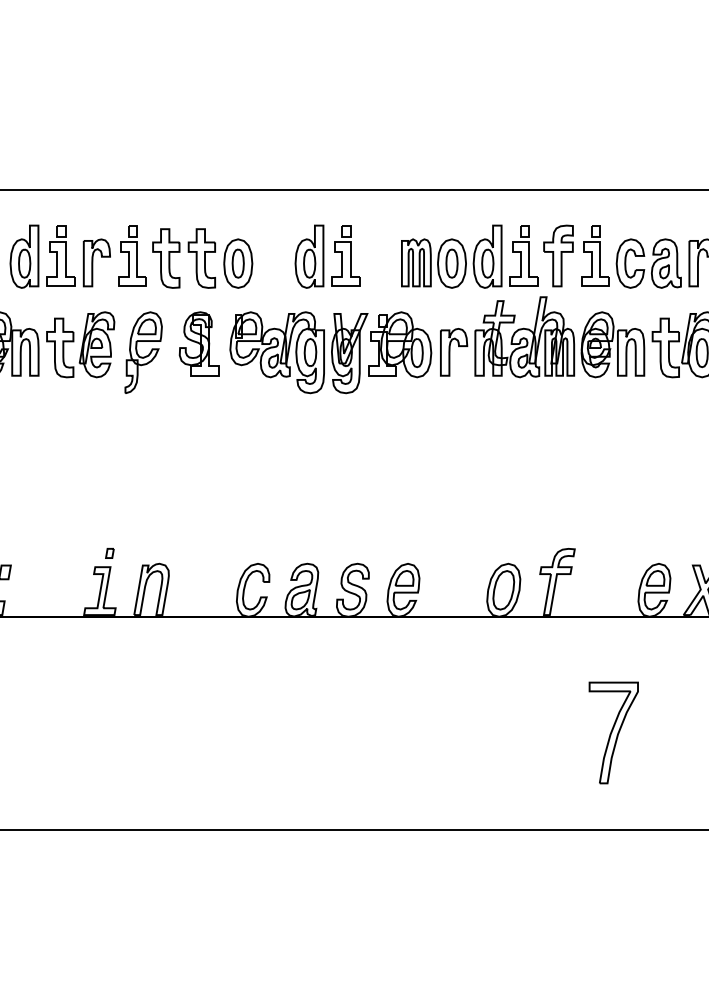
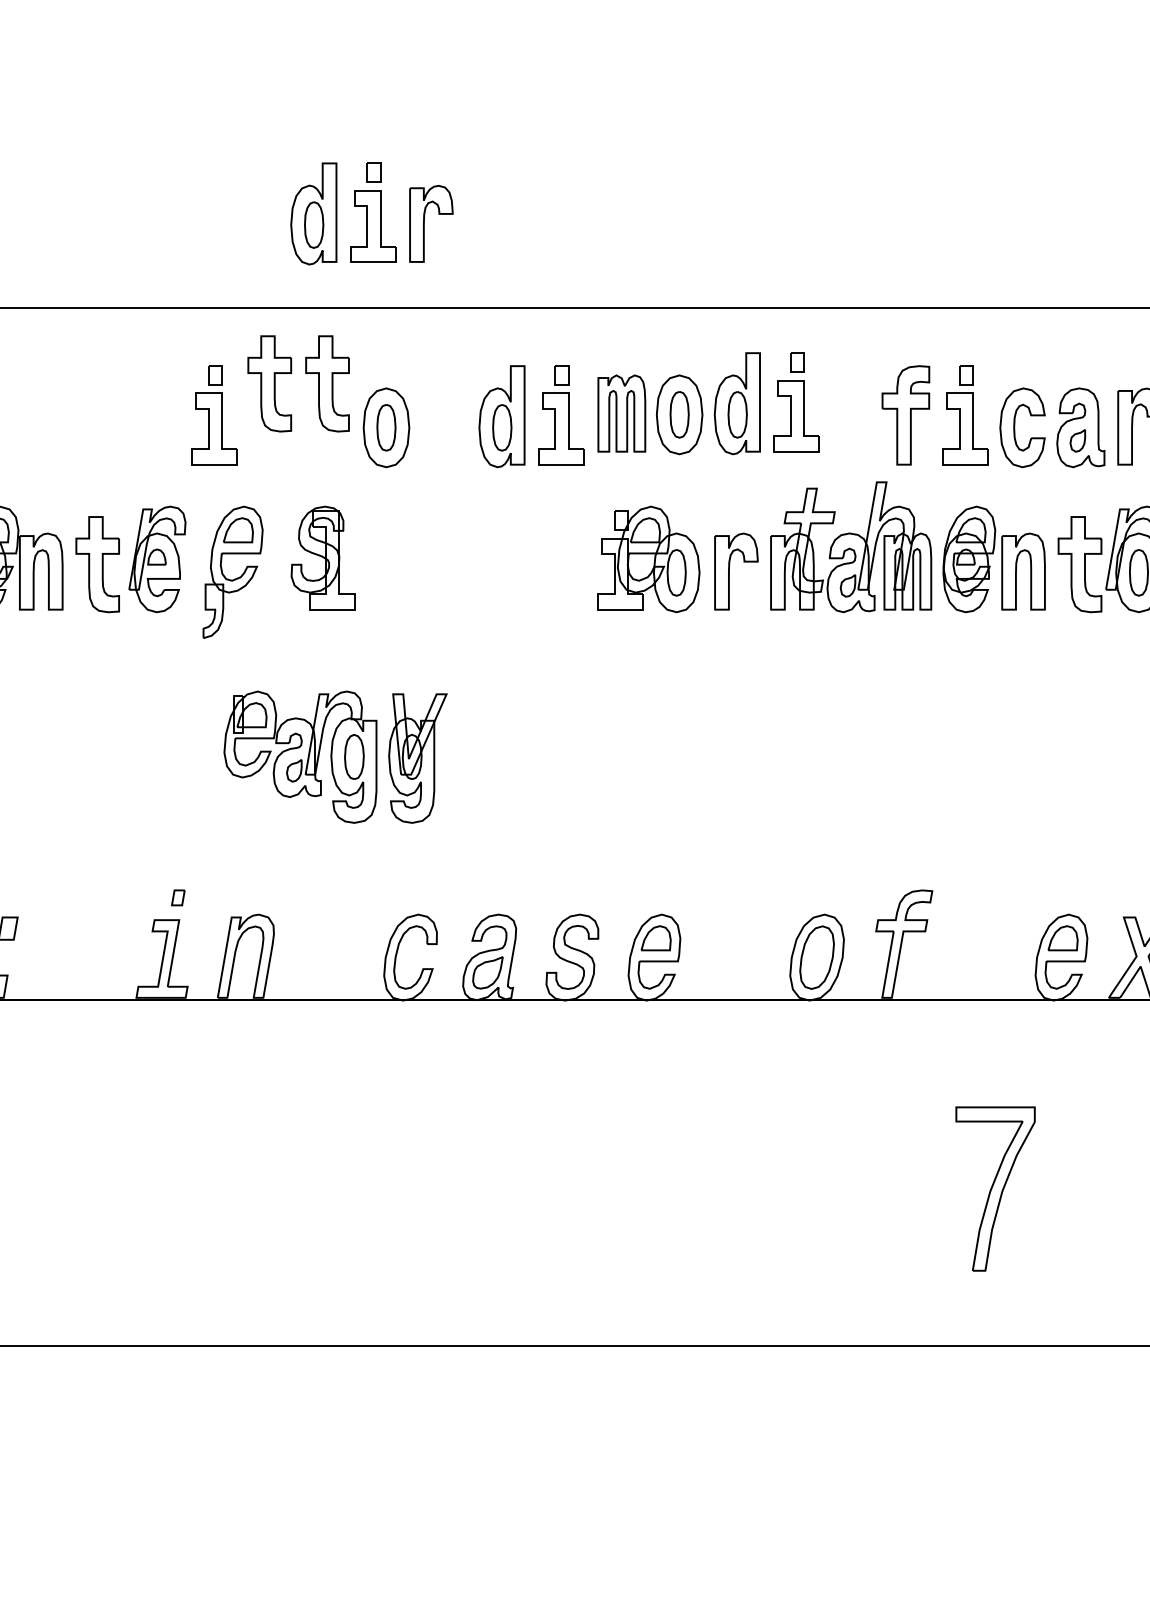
part: (180, 252) -> (292, 374), moved
part: (59, 256) -> (370, 213), moved
part: (469, 256) -> (707, 403), moved
part: (298, 352) -> (334, 756), moved

